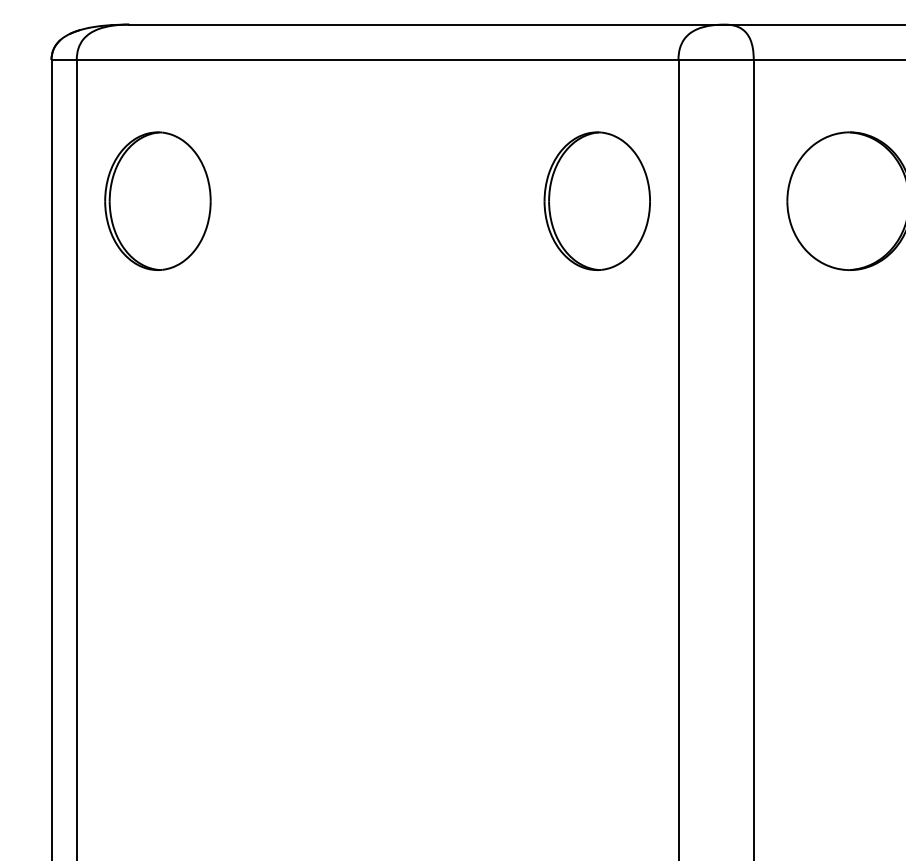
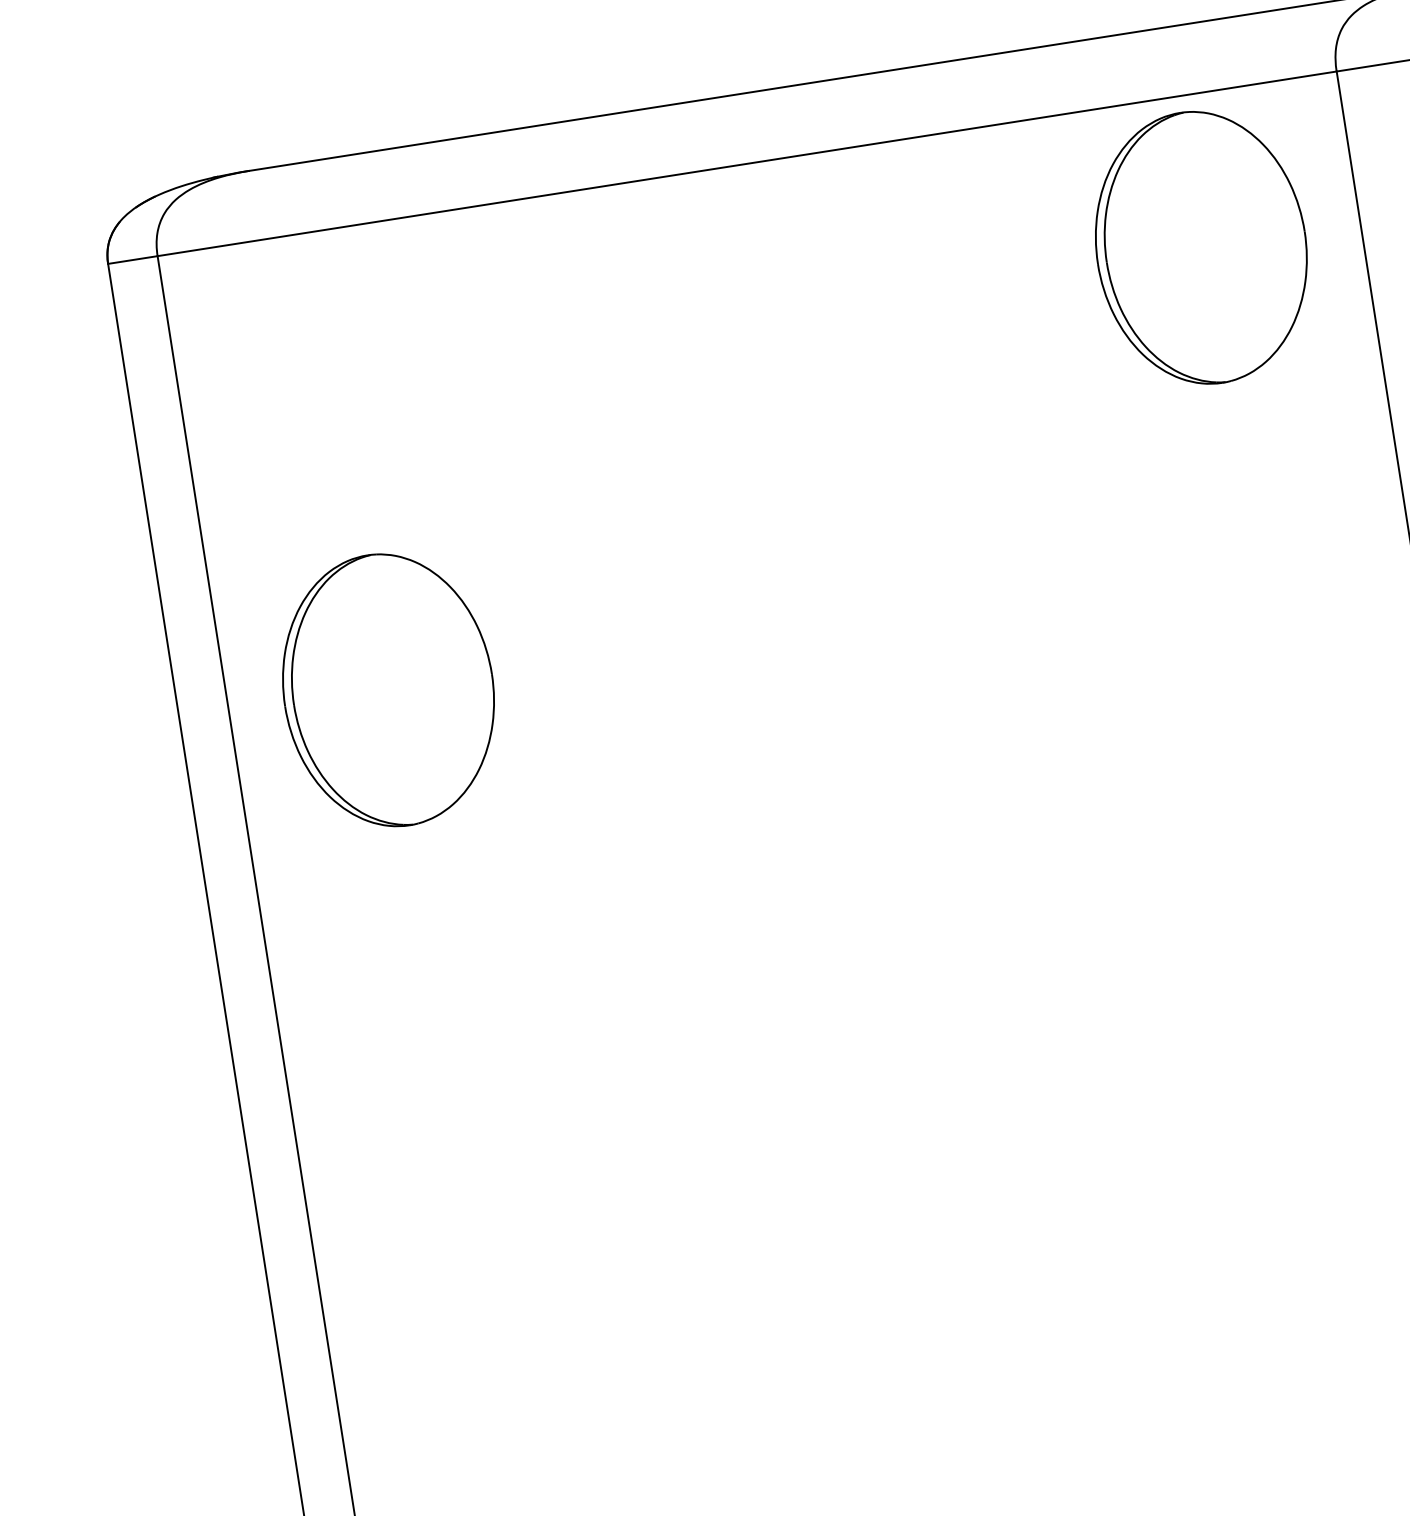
part: (157, 200) -> (387, 689), moved
part: (596, 200) -> (1199, 246), moved

